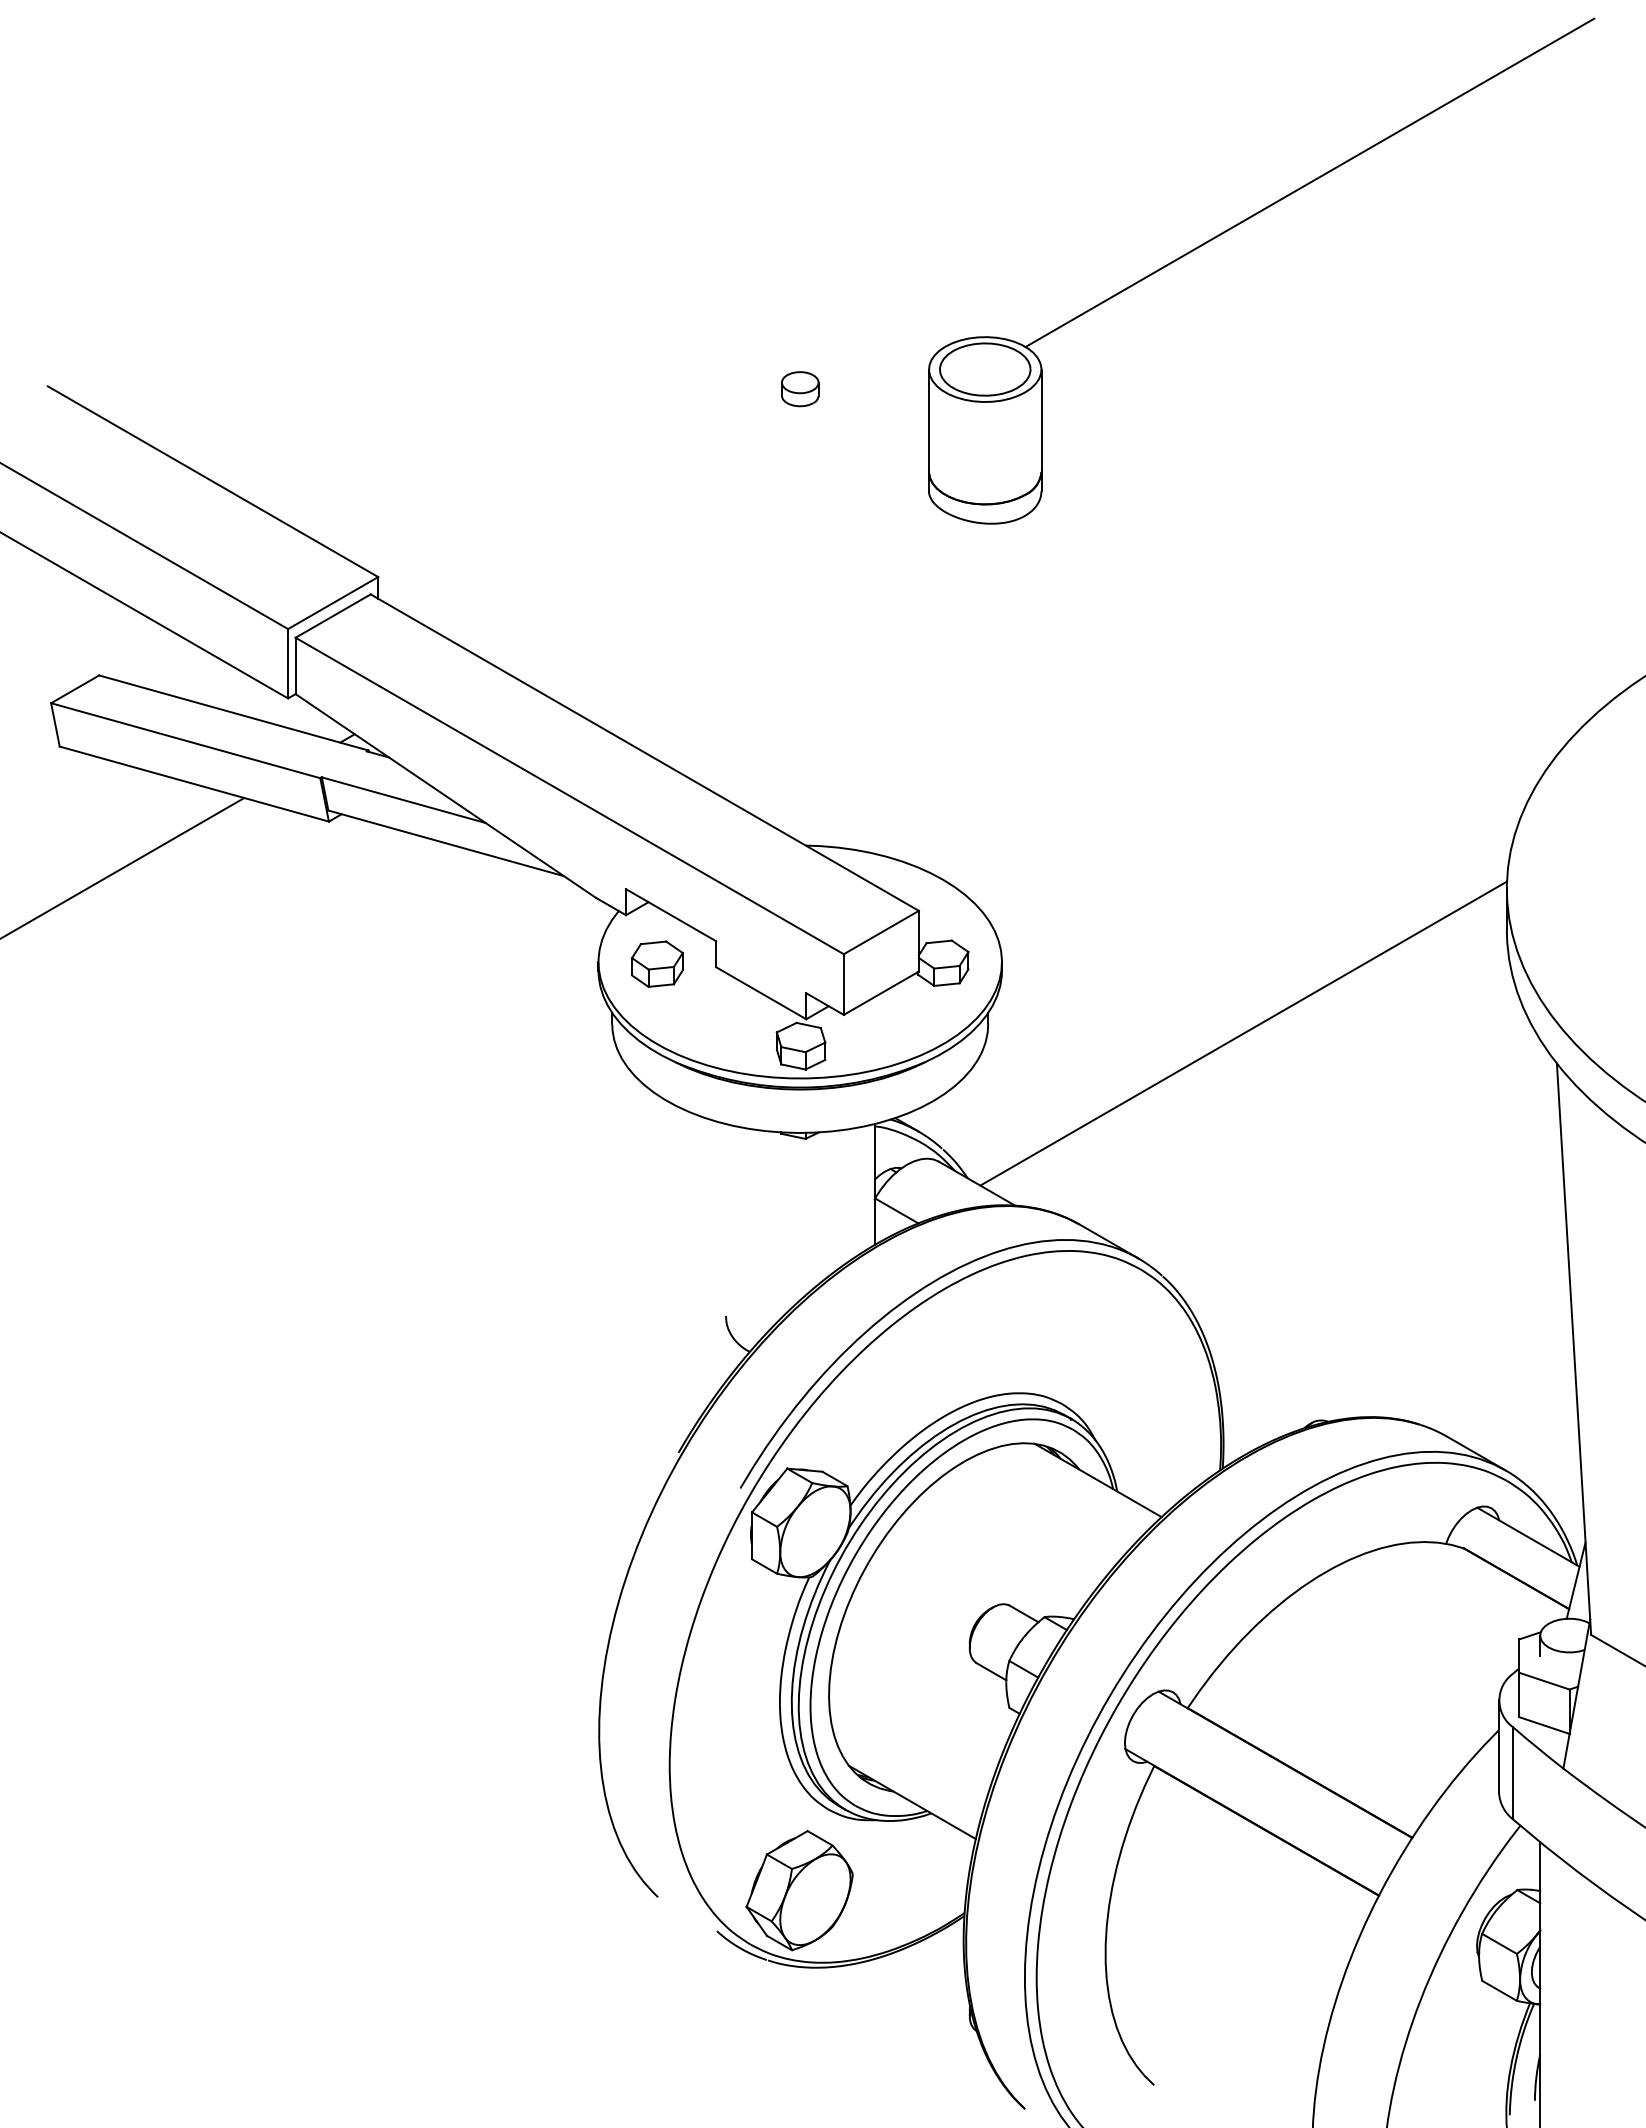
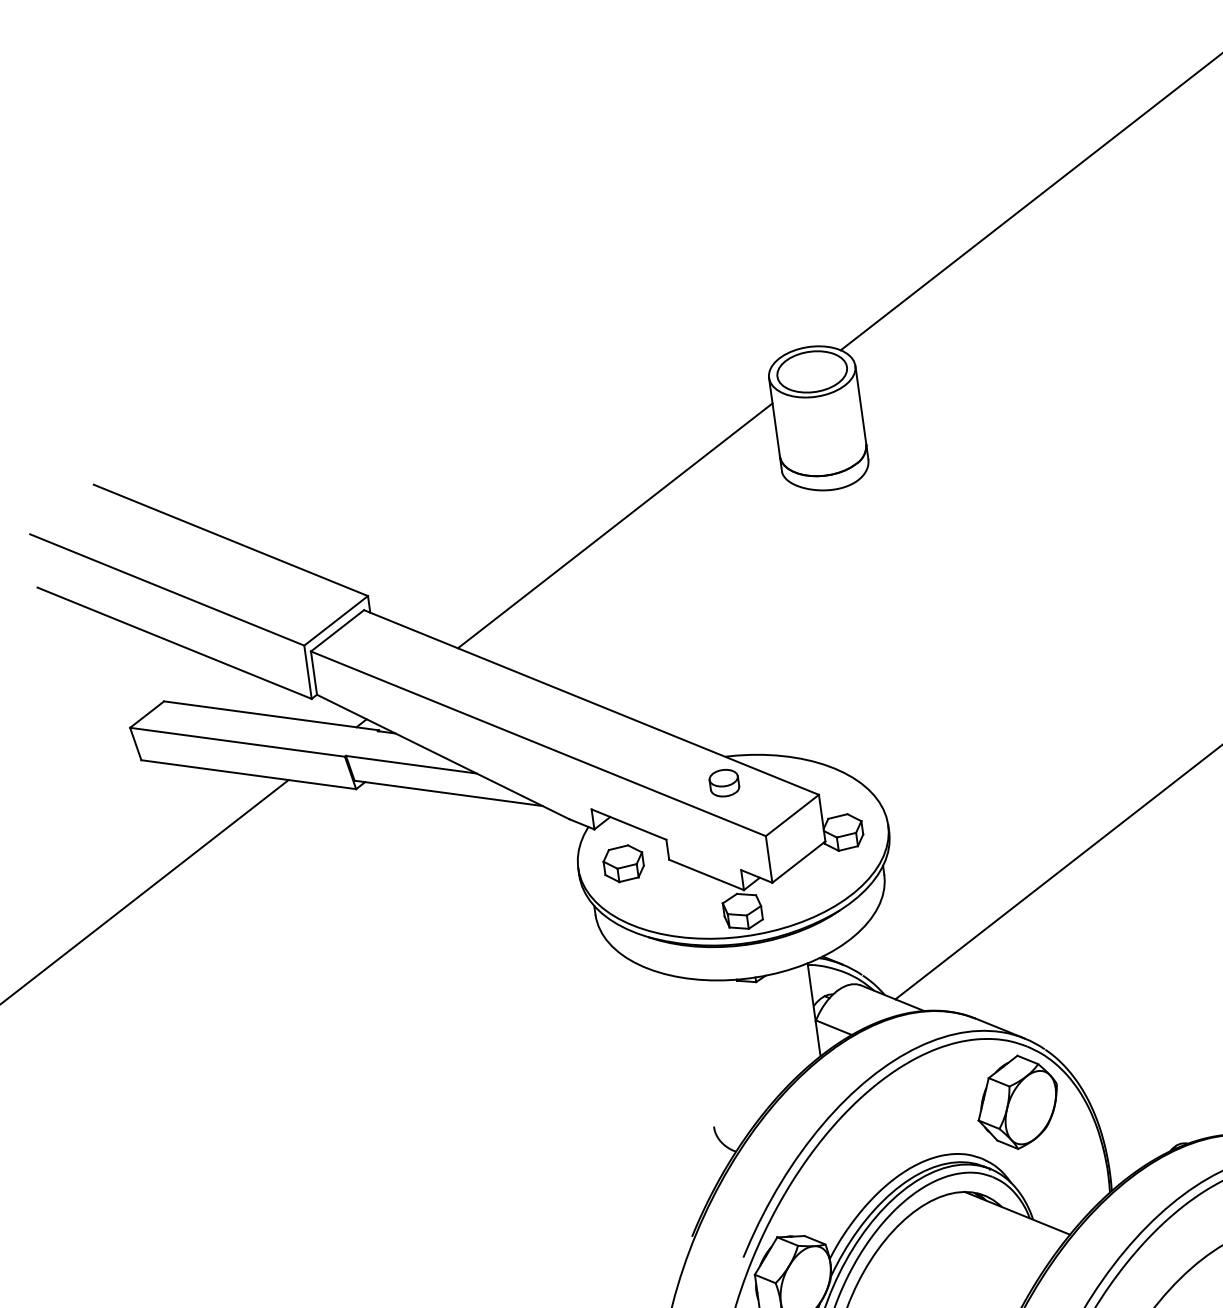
part: (800, 389) -> (724, 783), moved
line: (706, 530) -> (615, 525), added
part: (1118, 1338) -> (1017, 1102), added

